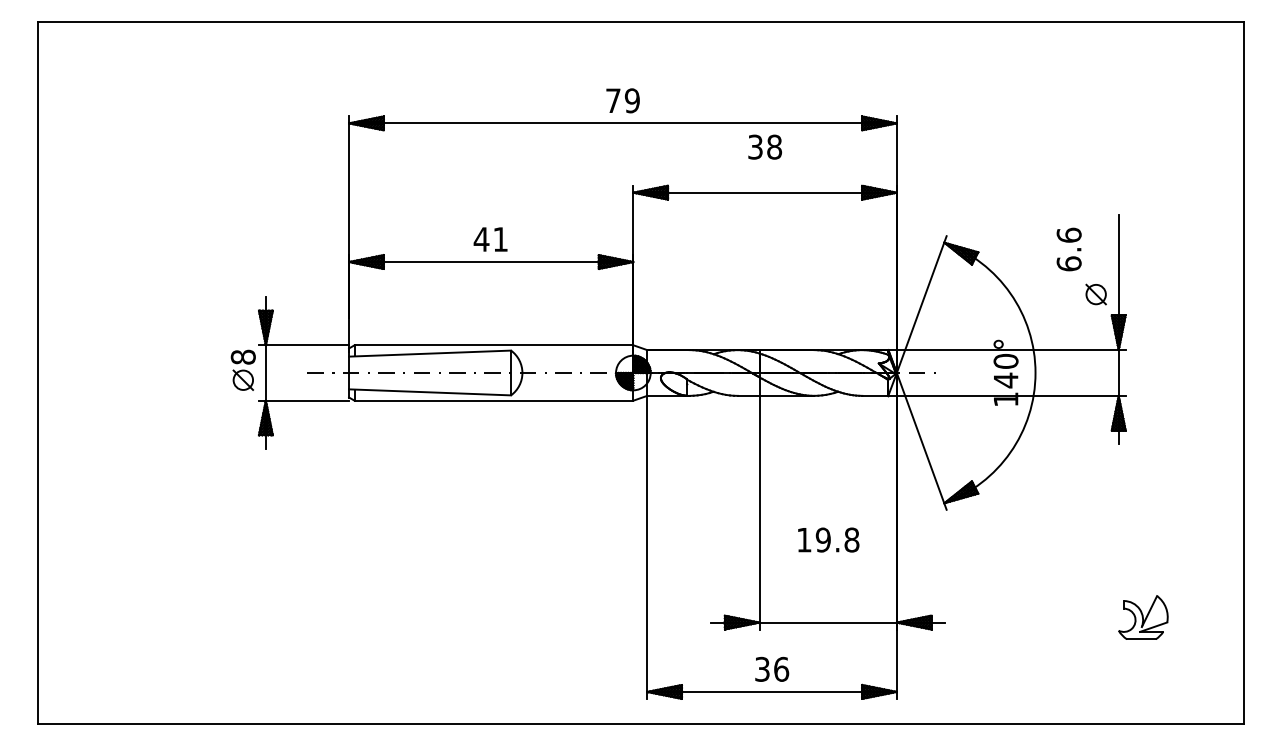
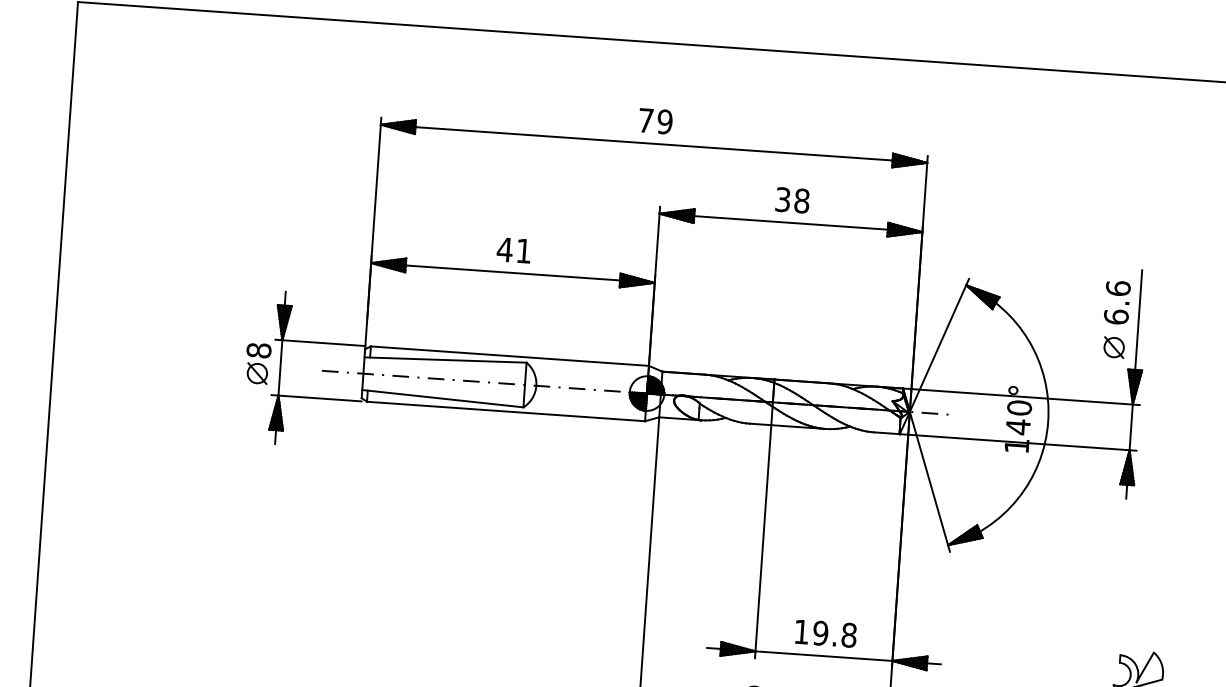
text: (764, 146) -> (792, 199), moved
text: (1068, 249) -> (1116, 302), moved
text: (828, 539) -> (825, 633), moved

